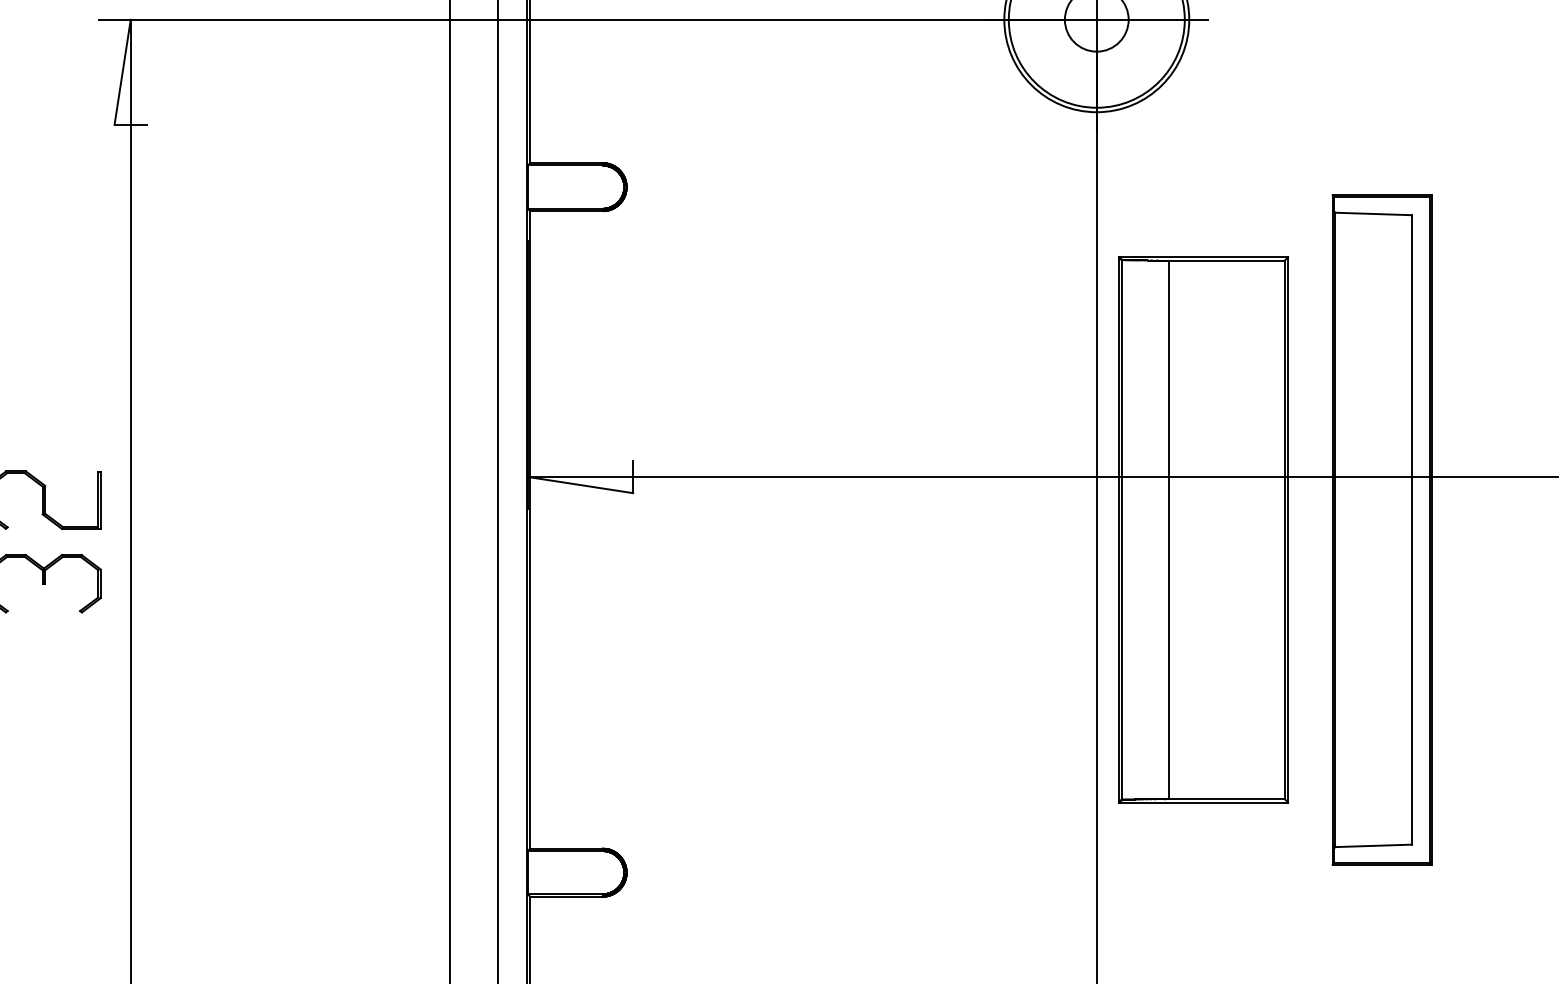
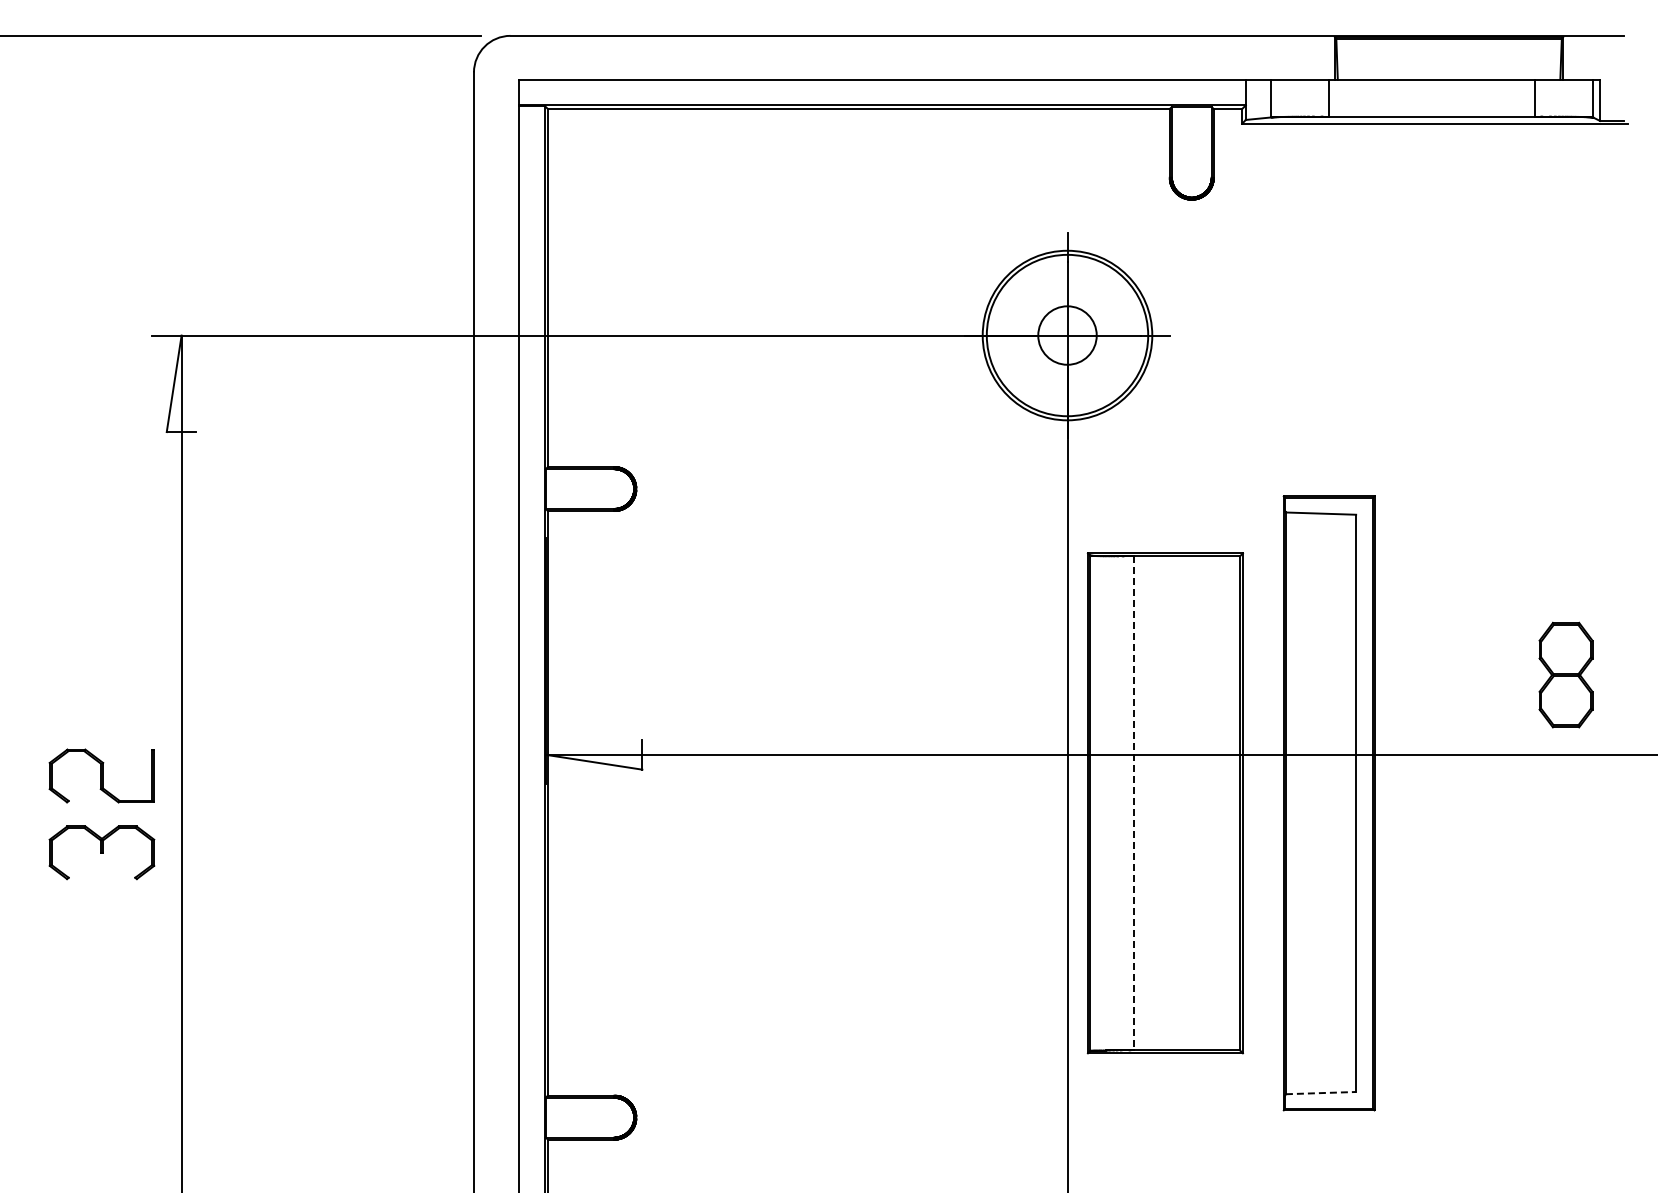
line: (1169, 530) -> (1134, 803), solid -> dashed
line: (1373, 846) -> (1321, 1093), solid -> dashed

